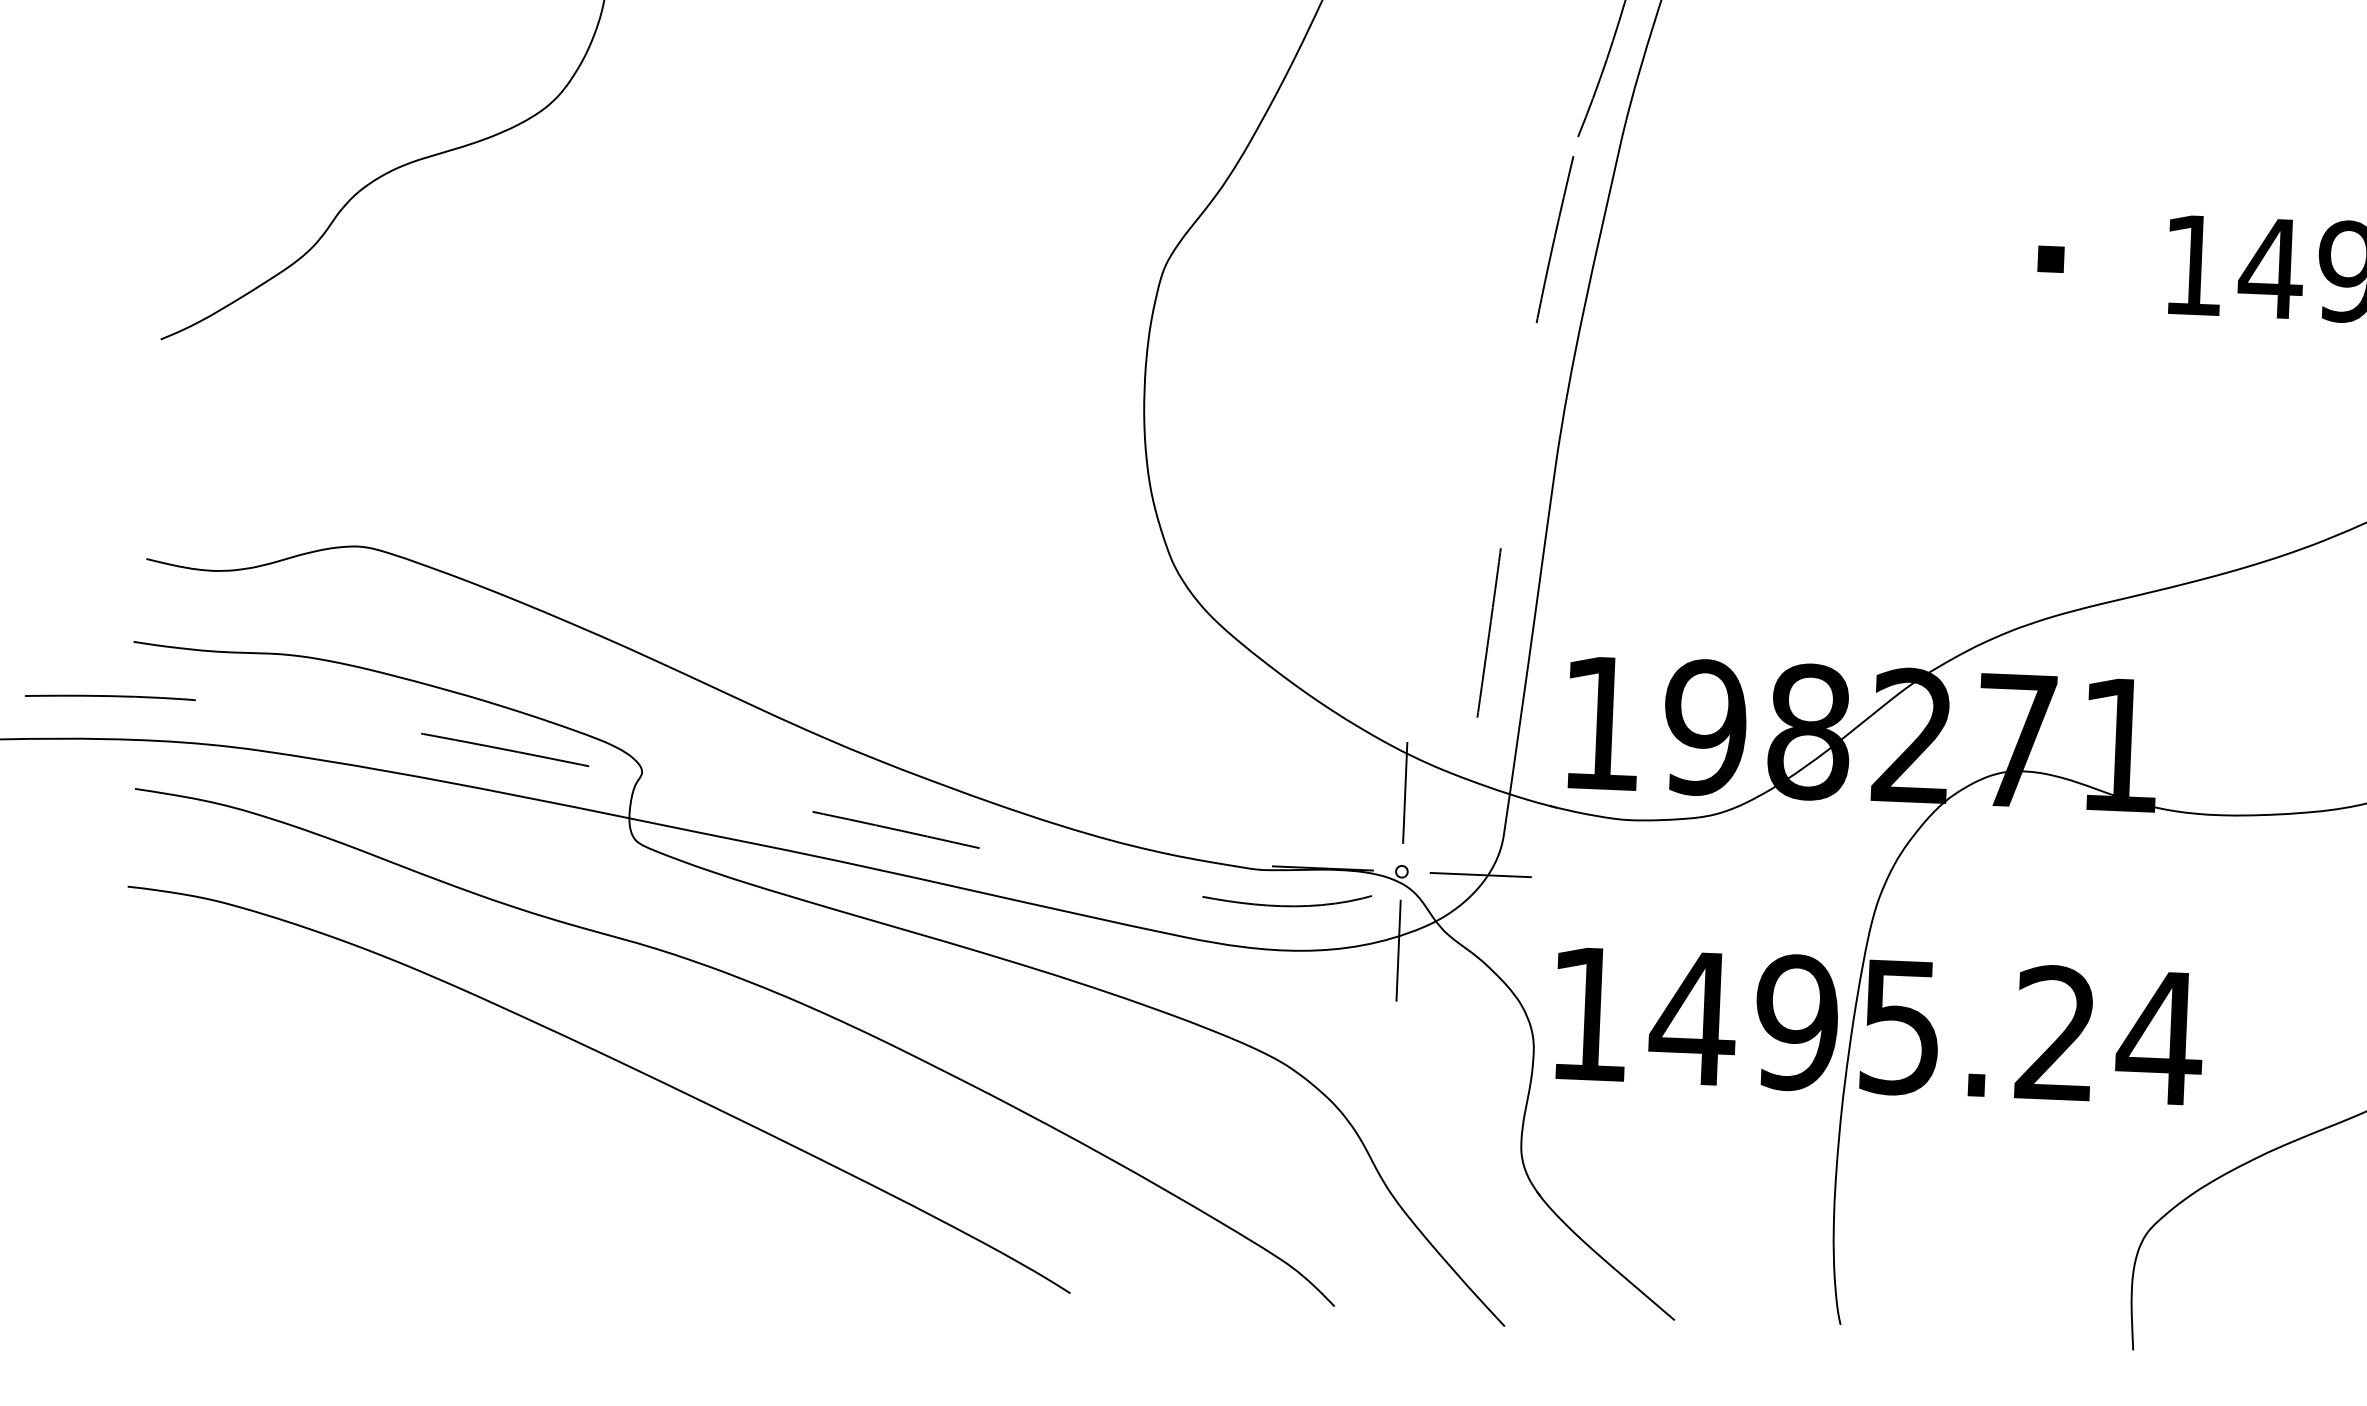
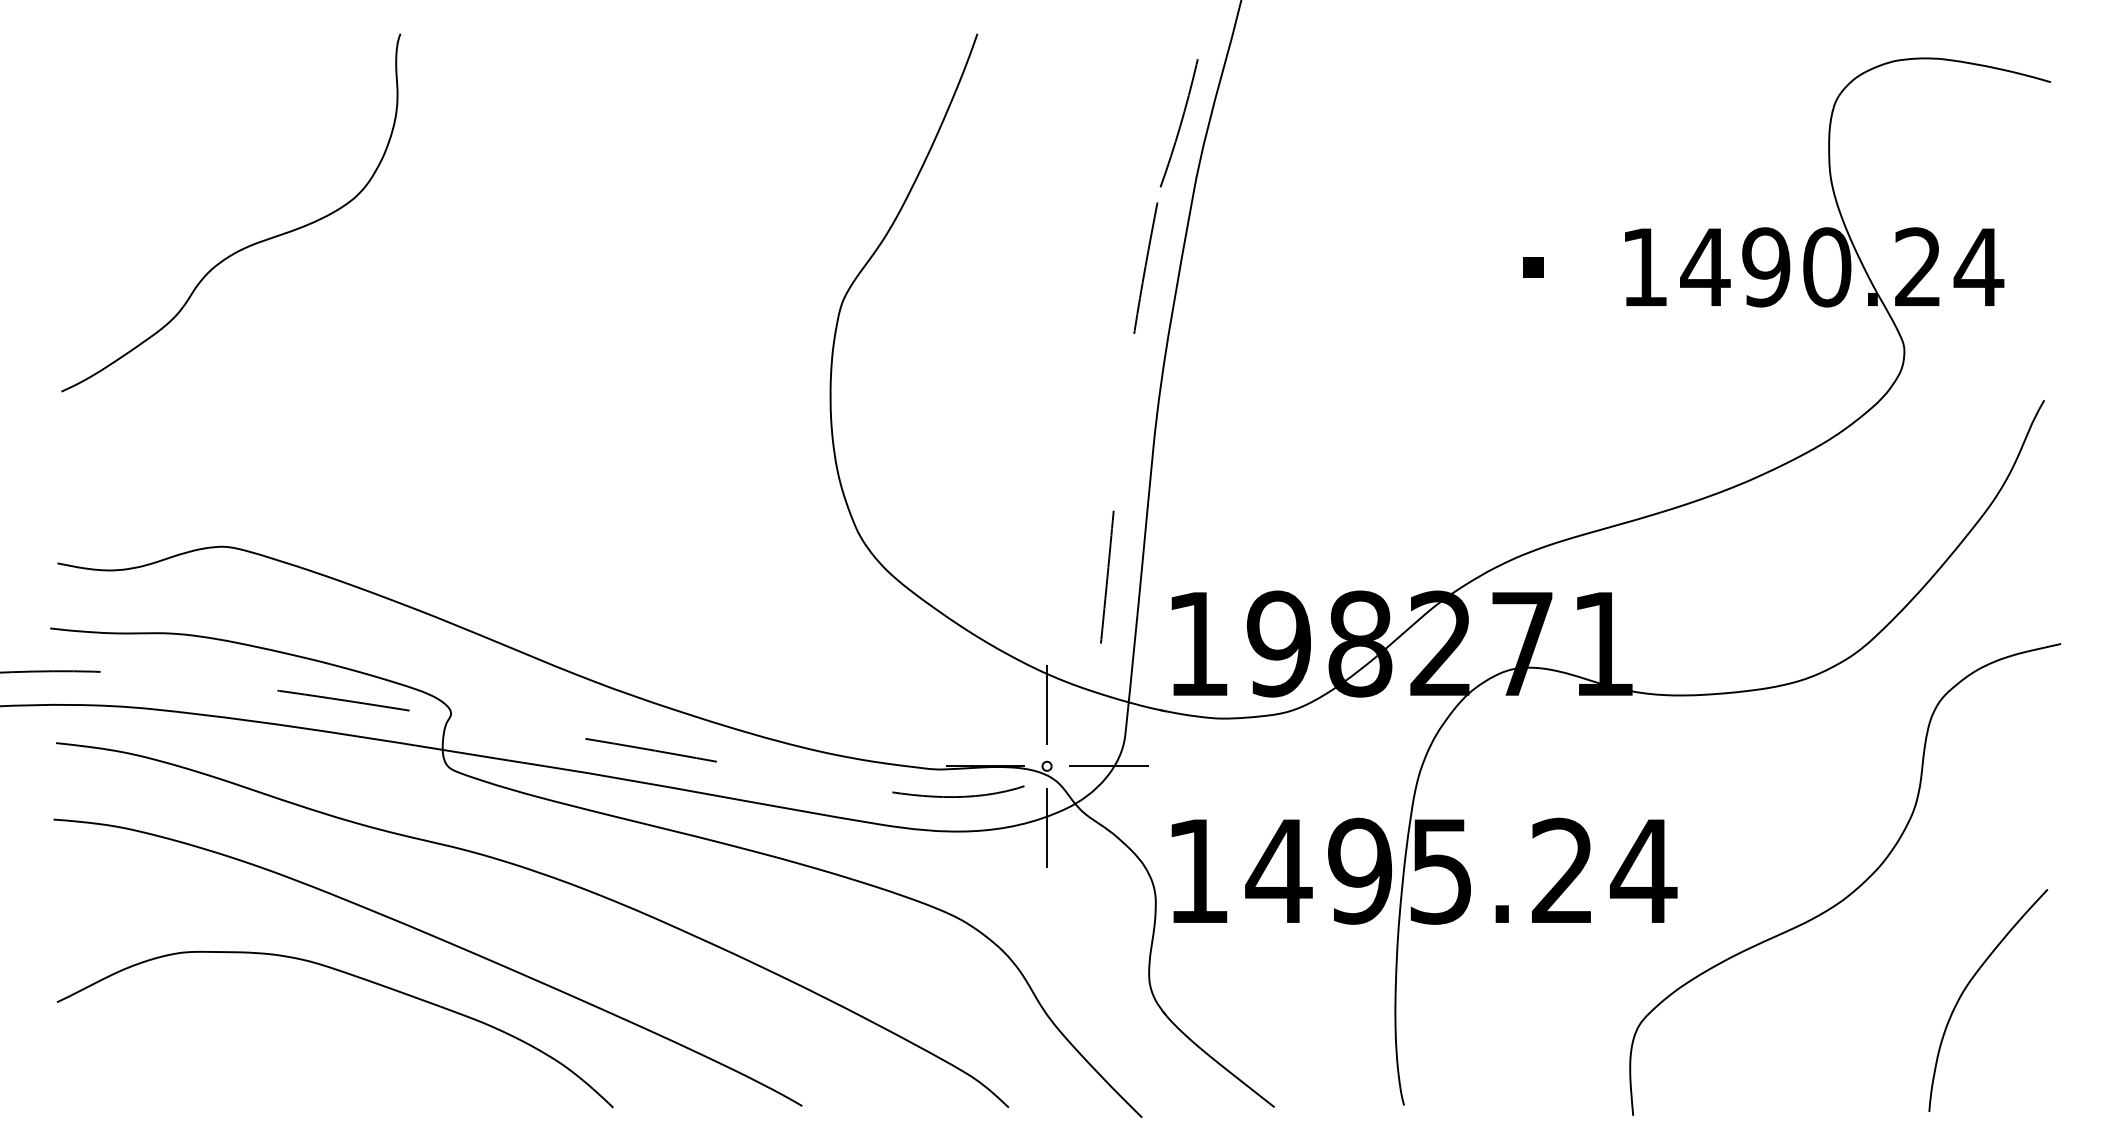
part: (501, 1103) -> (352, 976), added

